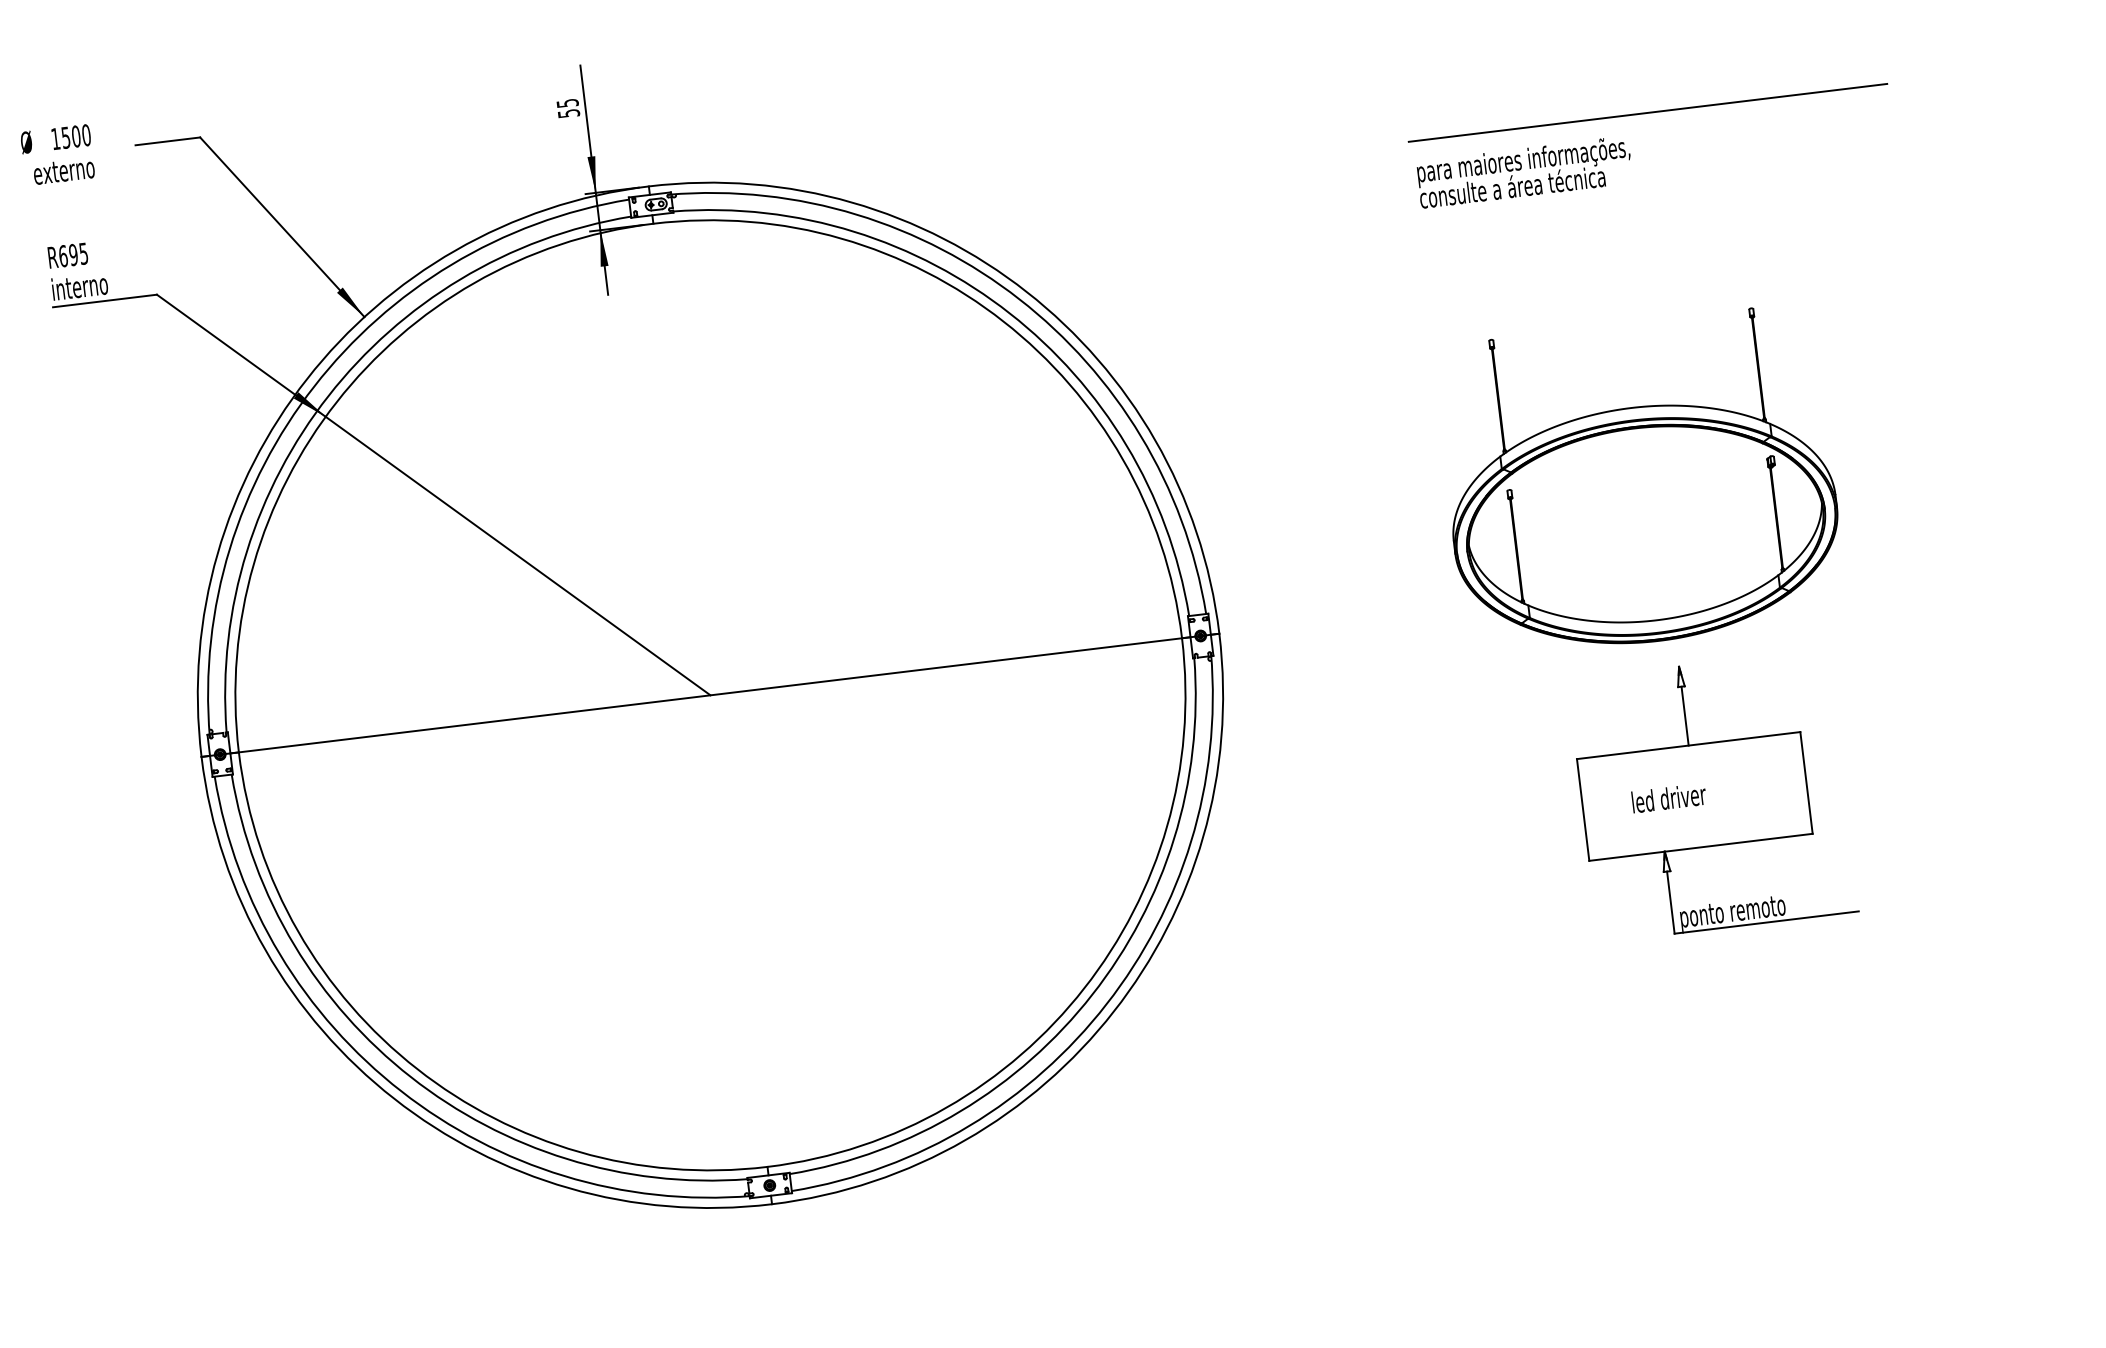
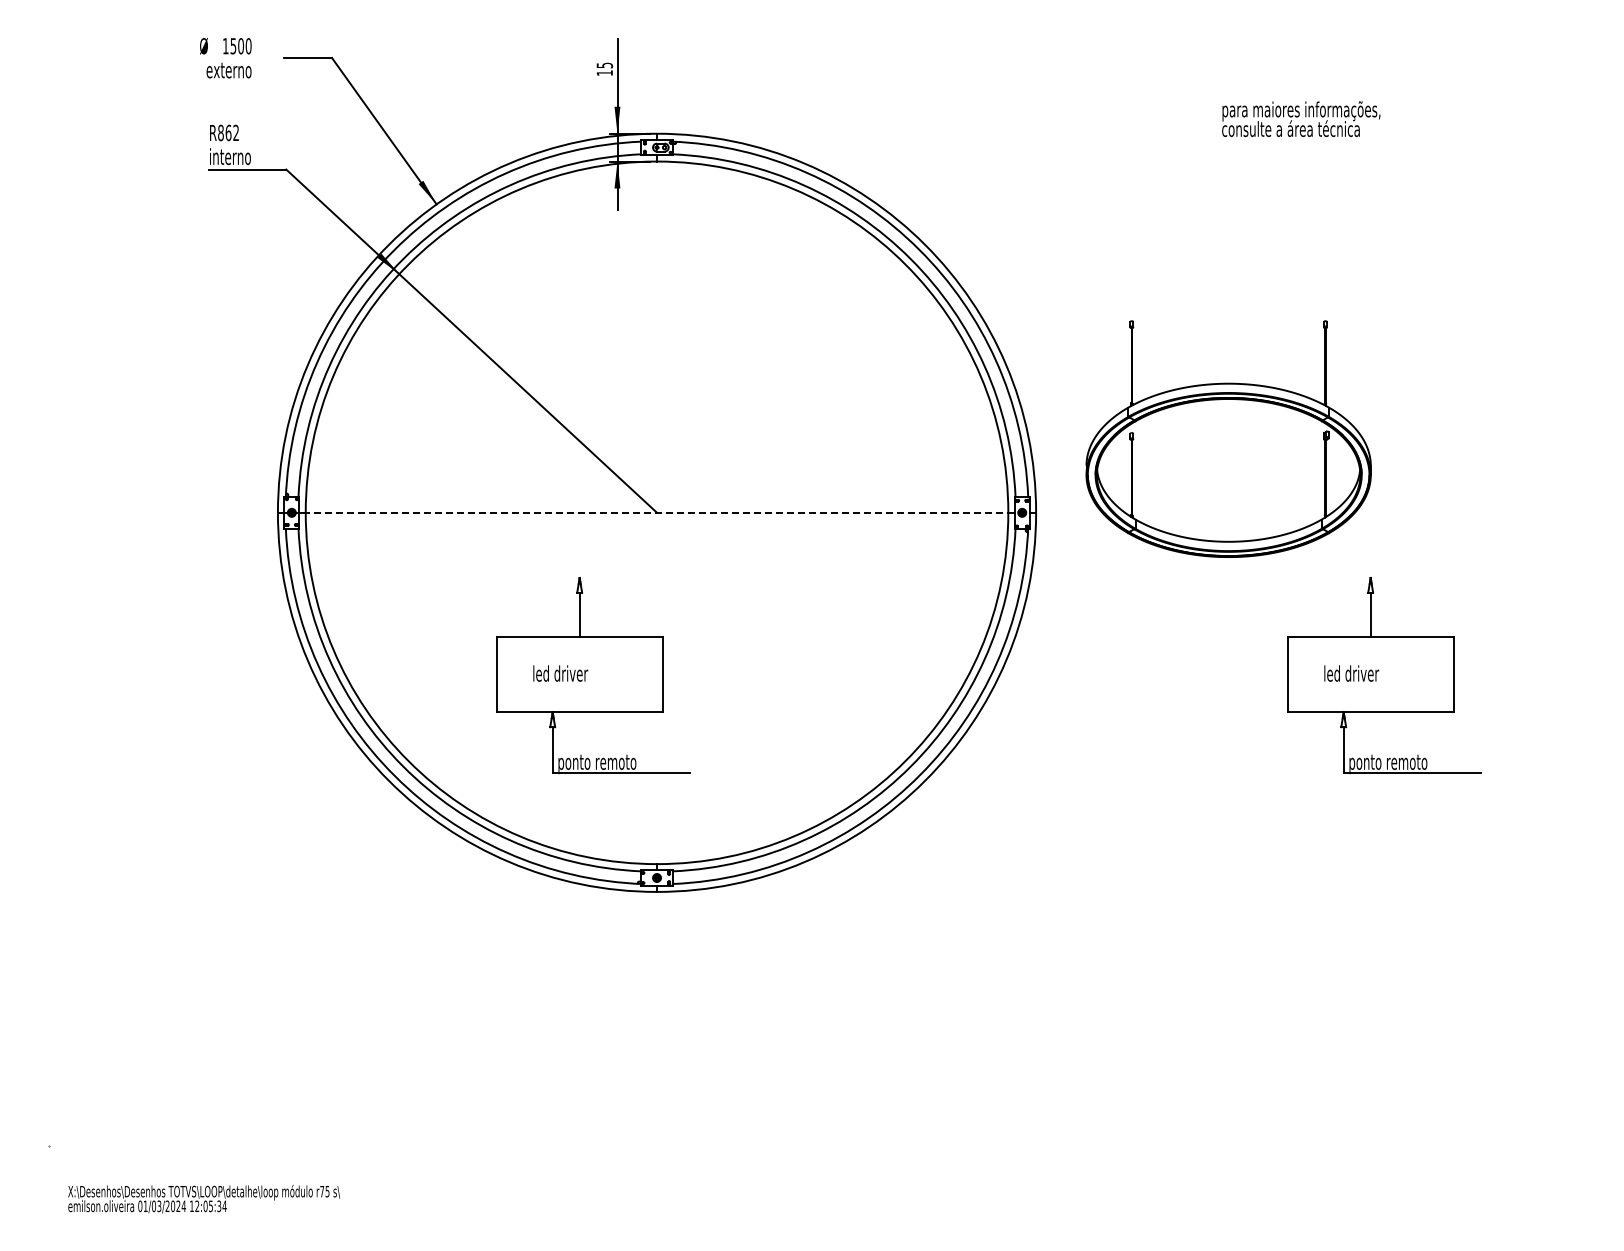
text: (568, 112) -> (604, 72), 55 -> 15
line: (1647, 112) -> (1396, 168), removed
text: (1524, 171) -> (1301, 118), moved
text: (73, 254) -> (228, 132), R695 -> R862
part: (1640, 481) -> (1228, 438), moved
line: (709, 694) -> (656, 512), solid -> dashed
part: (651, 924) -> (593, 675), added

